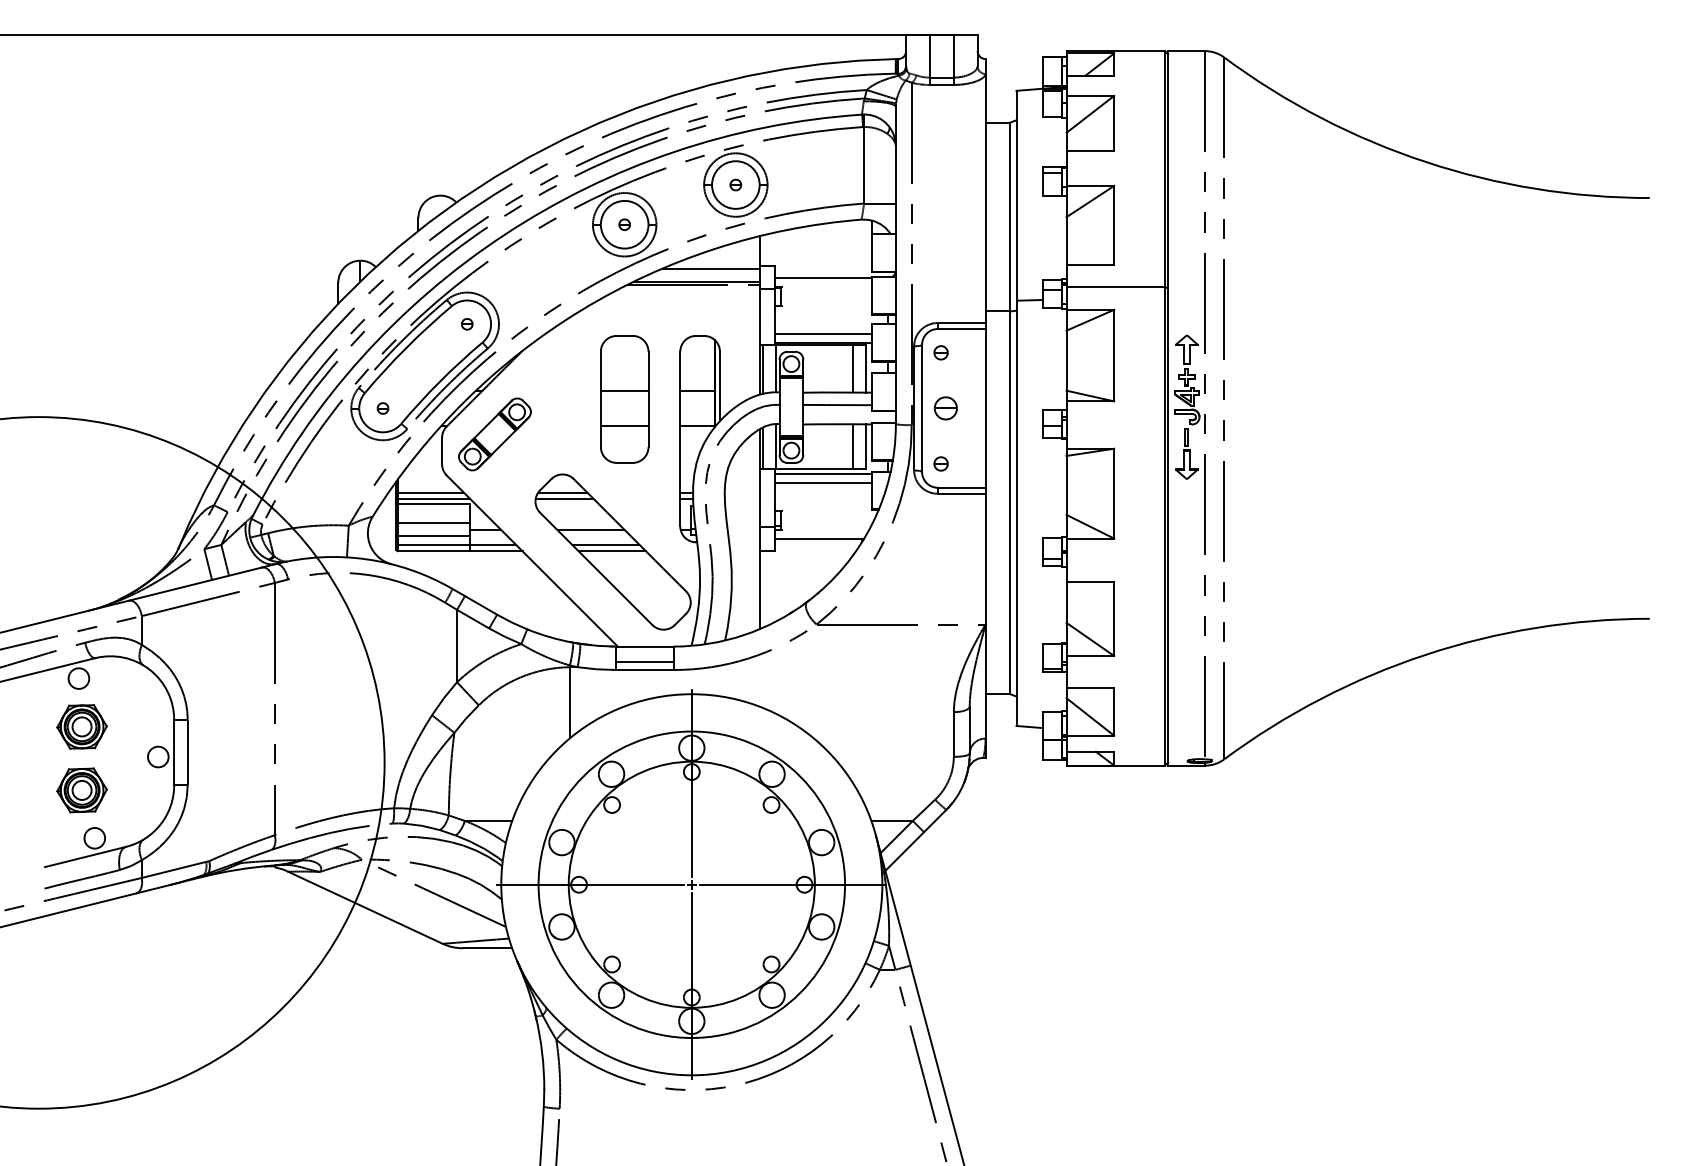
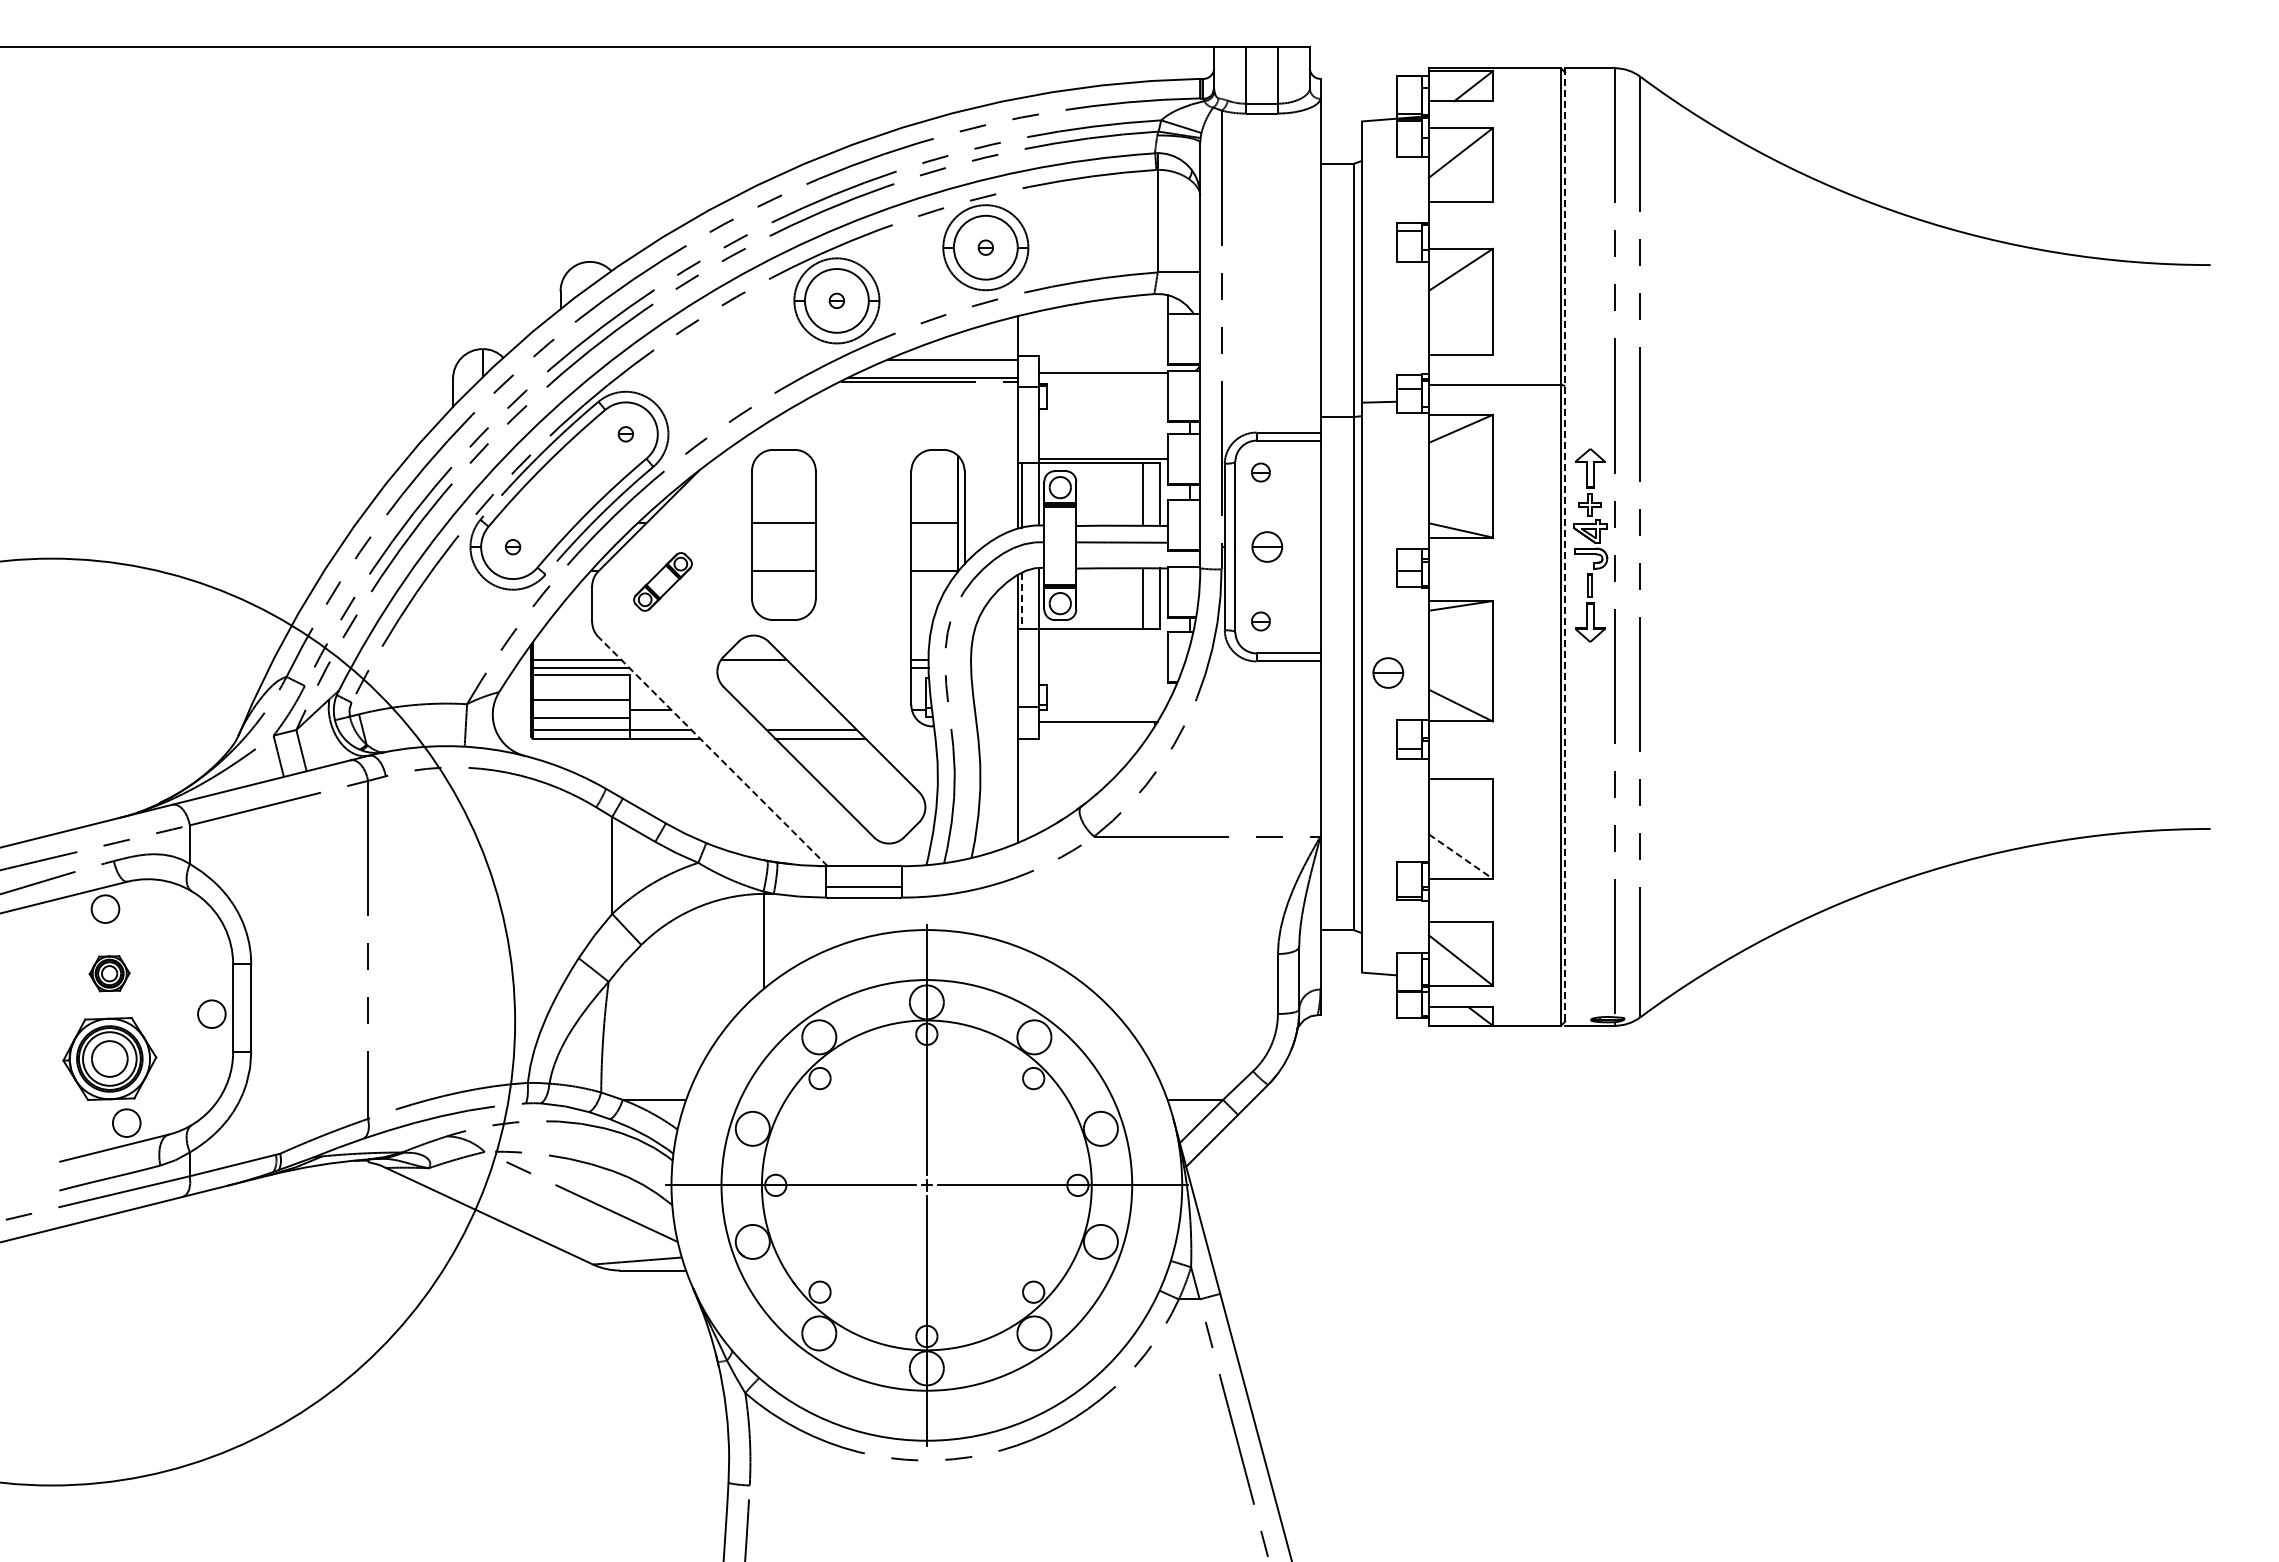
line: (823, 334) -> (1103, 447), removed
part: (624, 399) -> (783, 534), moved
line: (1168, 408) -> (1565, 547), solid -> dashed
part: (494, 434) -> (662, 581), size x0.6
line: (763, 448) -> (1022, 600), solid -> dashed
line: (823, 473) -> (1103, 634), removed
line: (823, 483) -> (1103, 647), removed
line: (563, 498) -> (755, 667), removed
part: (1036, 502) -> (1388, 672), added
line: (591, 530) -> (792, 710), removed
line: (531, 560) -> (712, 751), solid -> dashed
line: (1090, 639) -> (1460, 856), solid -> dashed
part: (81, 726) -> (109, 973), size x0.6
part: (81, 790) -> (109, 1058), size x1.4

